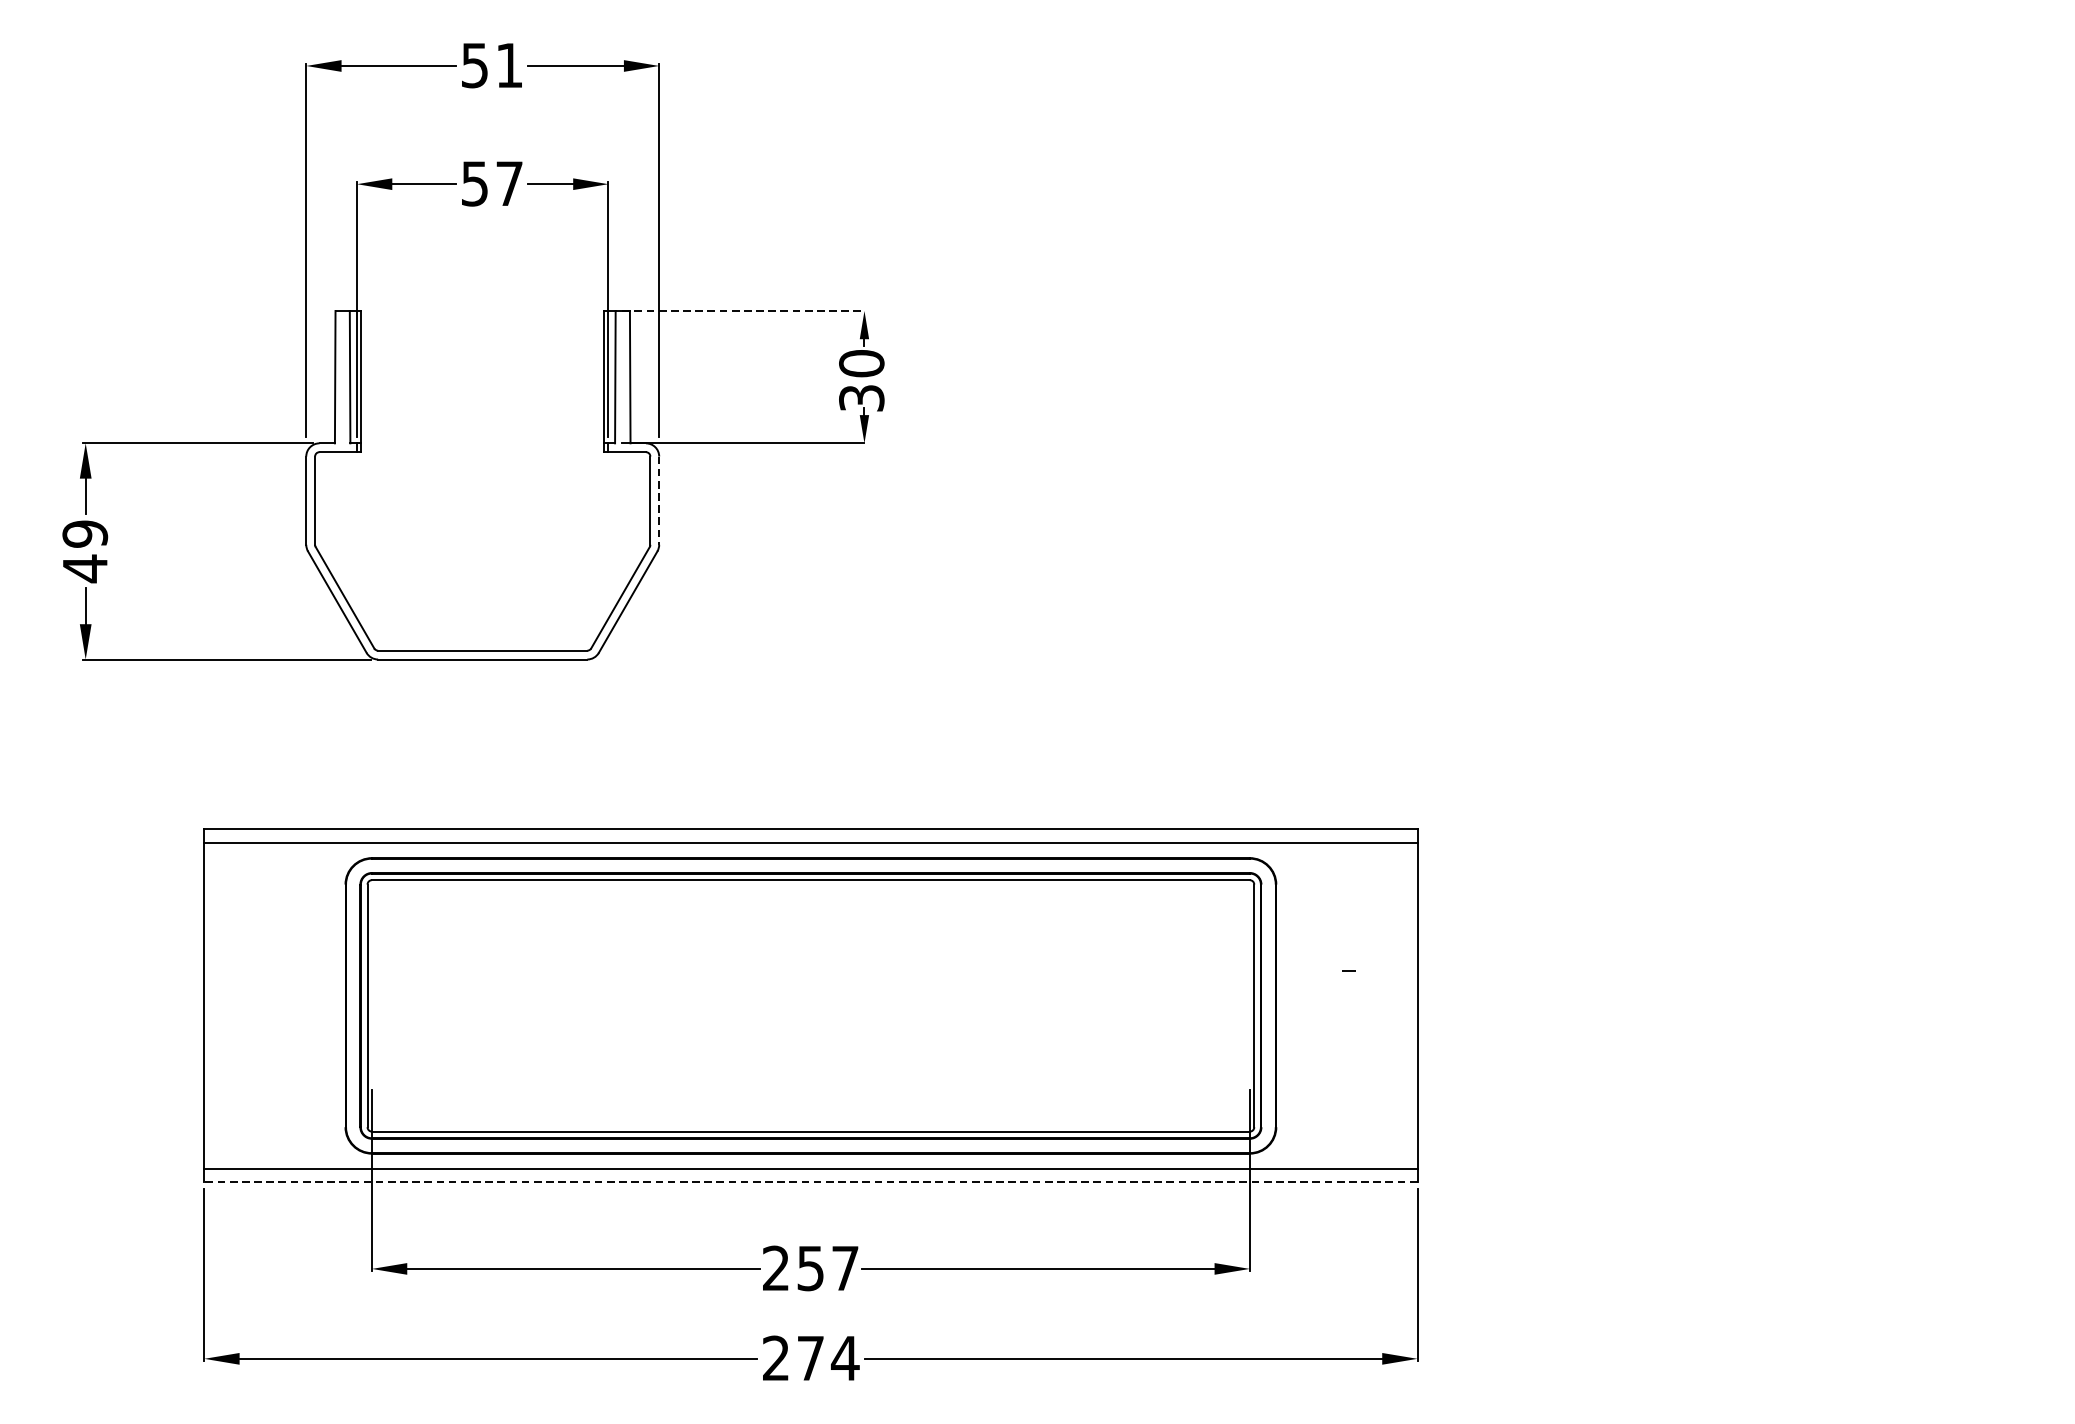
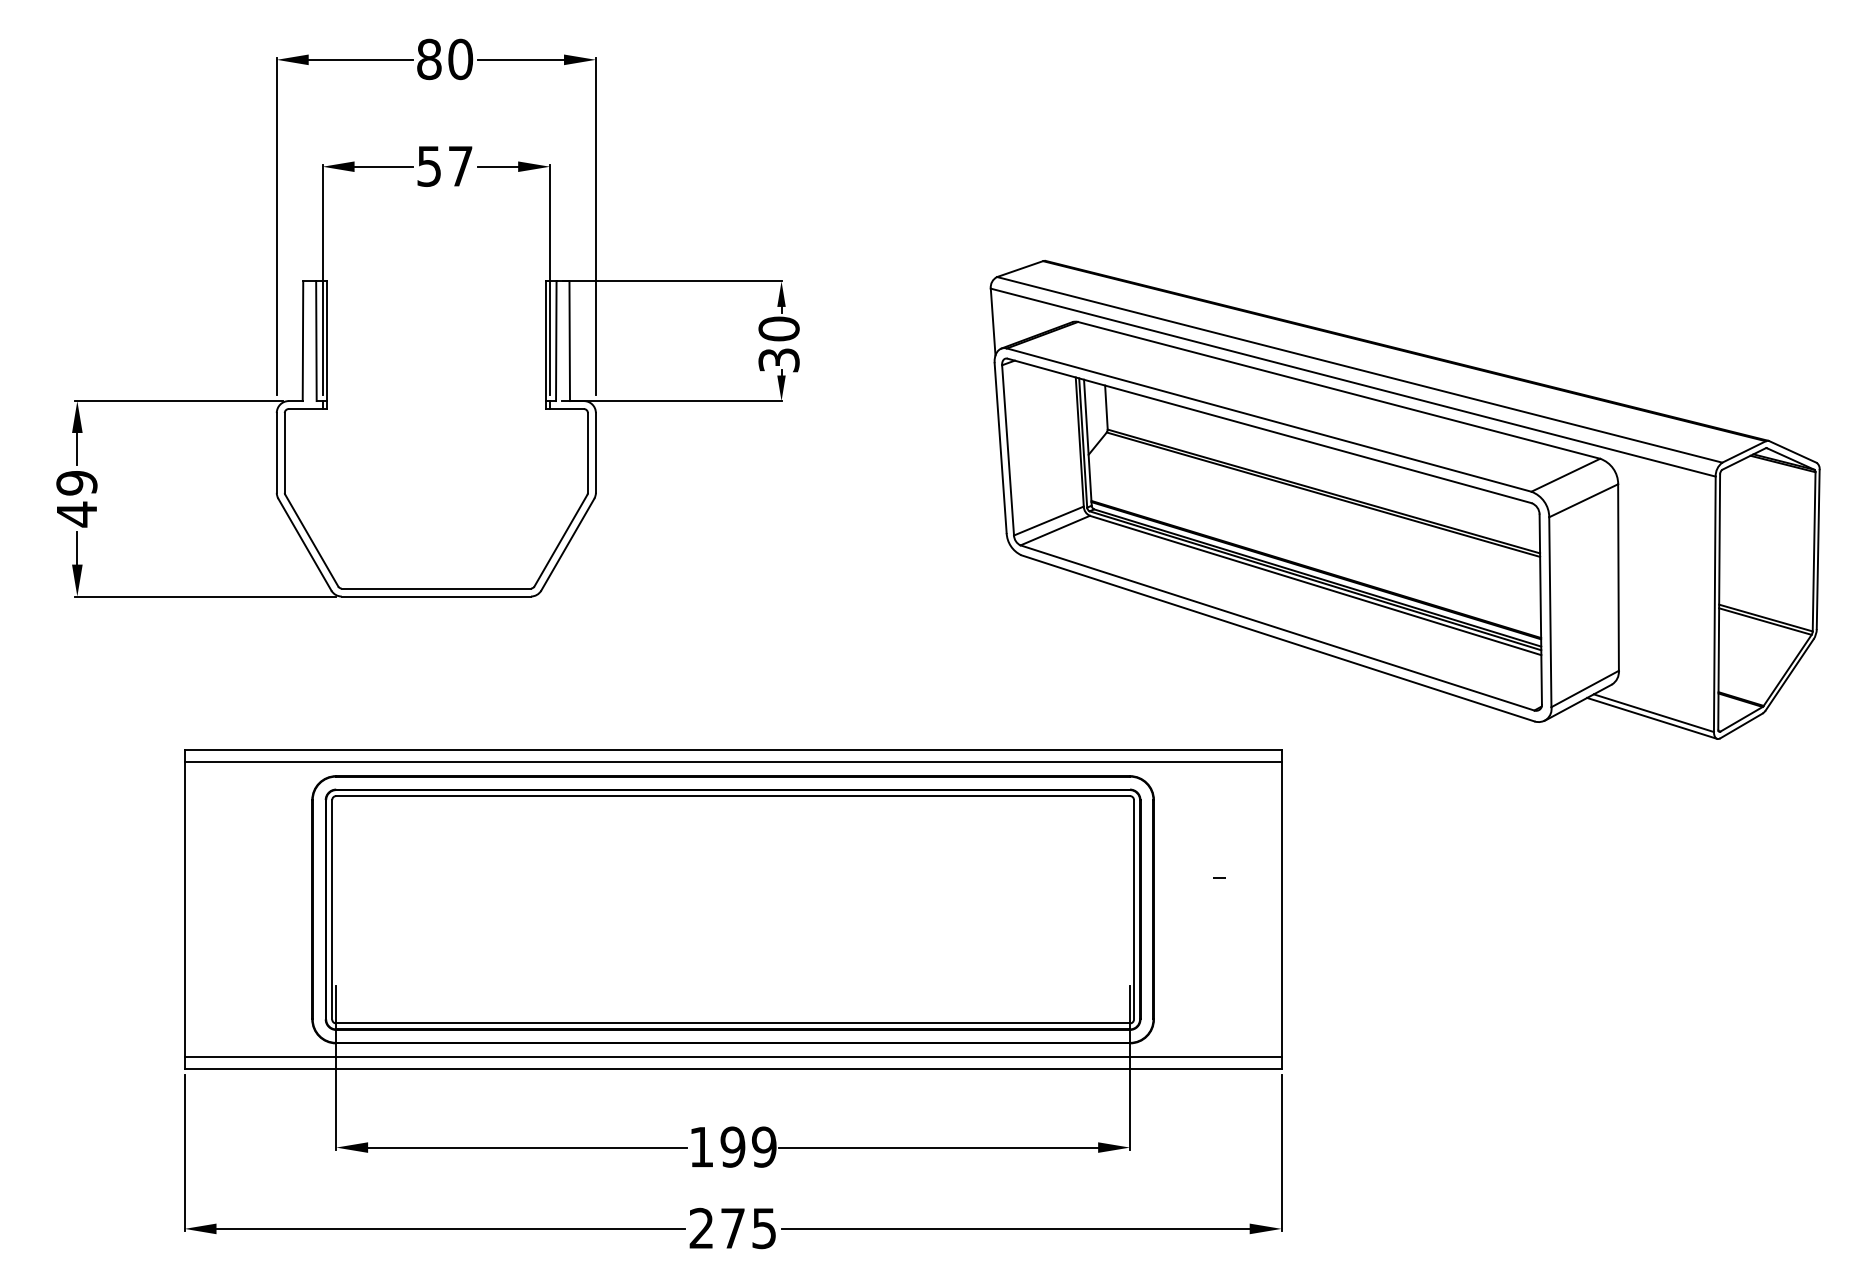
text: (492, 65) -> (445, 59), 51 -> 80
line: (743, 311) -> (672, 281), dashed -> solid
line: (658, 500) -> (595, 452), dashed -> solid
part: (1553, 552) -> (1404, 499), added
line: (811, 1182) -> (733, 1069), dashed -> solid
text: (810, 1267) -> (732, 1146), 257 -> 199
text: (845, 1358) -> (764, 1228), 274 -> 275

